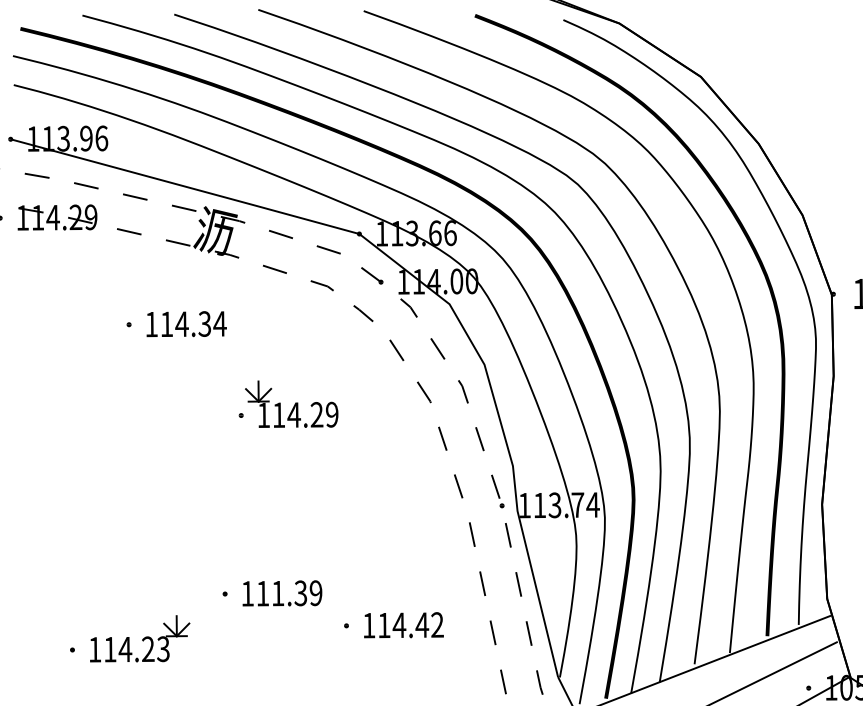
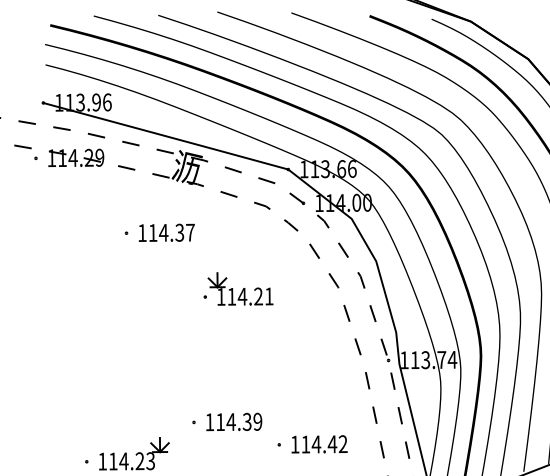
text: (219, 323) -> (190, 232), 114.34 -> 114.37
text: (332, 414) -> (269, 296), 114.29 -> 114.21
text: (277, 593) -> (230, 422), 111.39 -> 114.39

